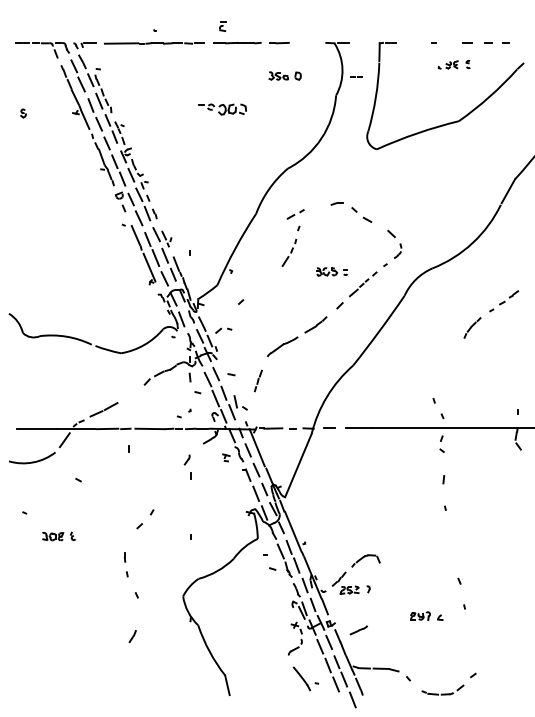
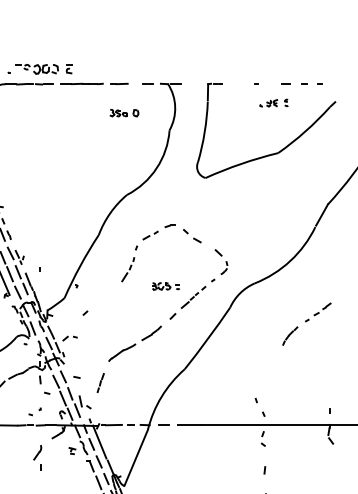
line: (355, 76) -> (146, 83), moved
part: (222, 109) -> (37, 69), moved
part: (295, 214) -> (150, 235), moved
part: (187, 459) -> (38, 452), size x1.67

